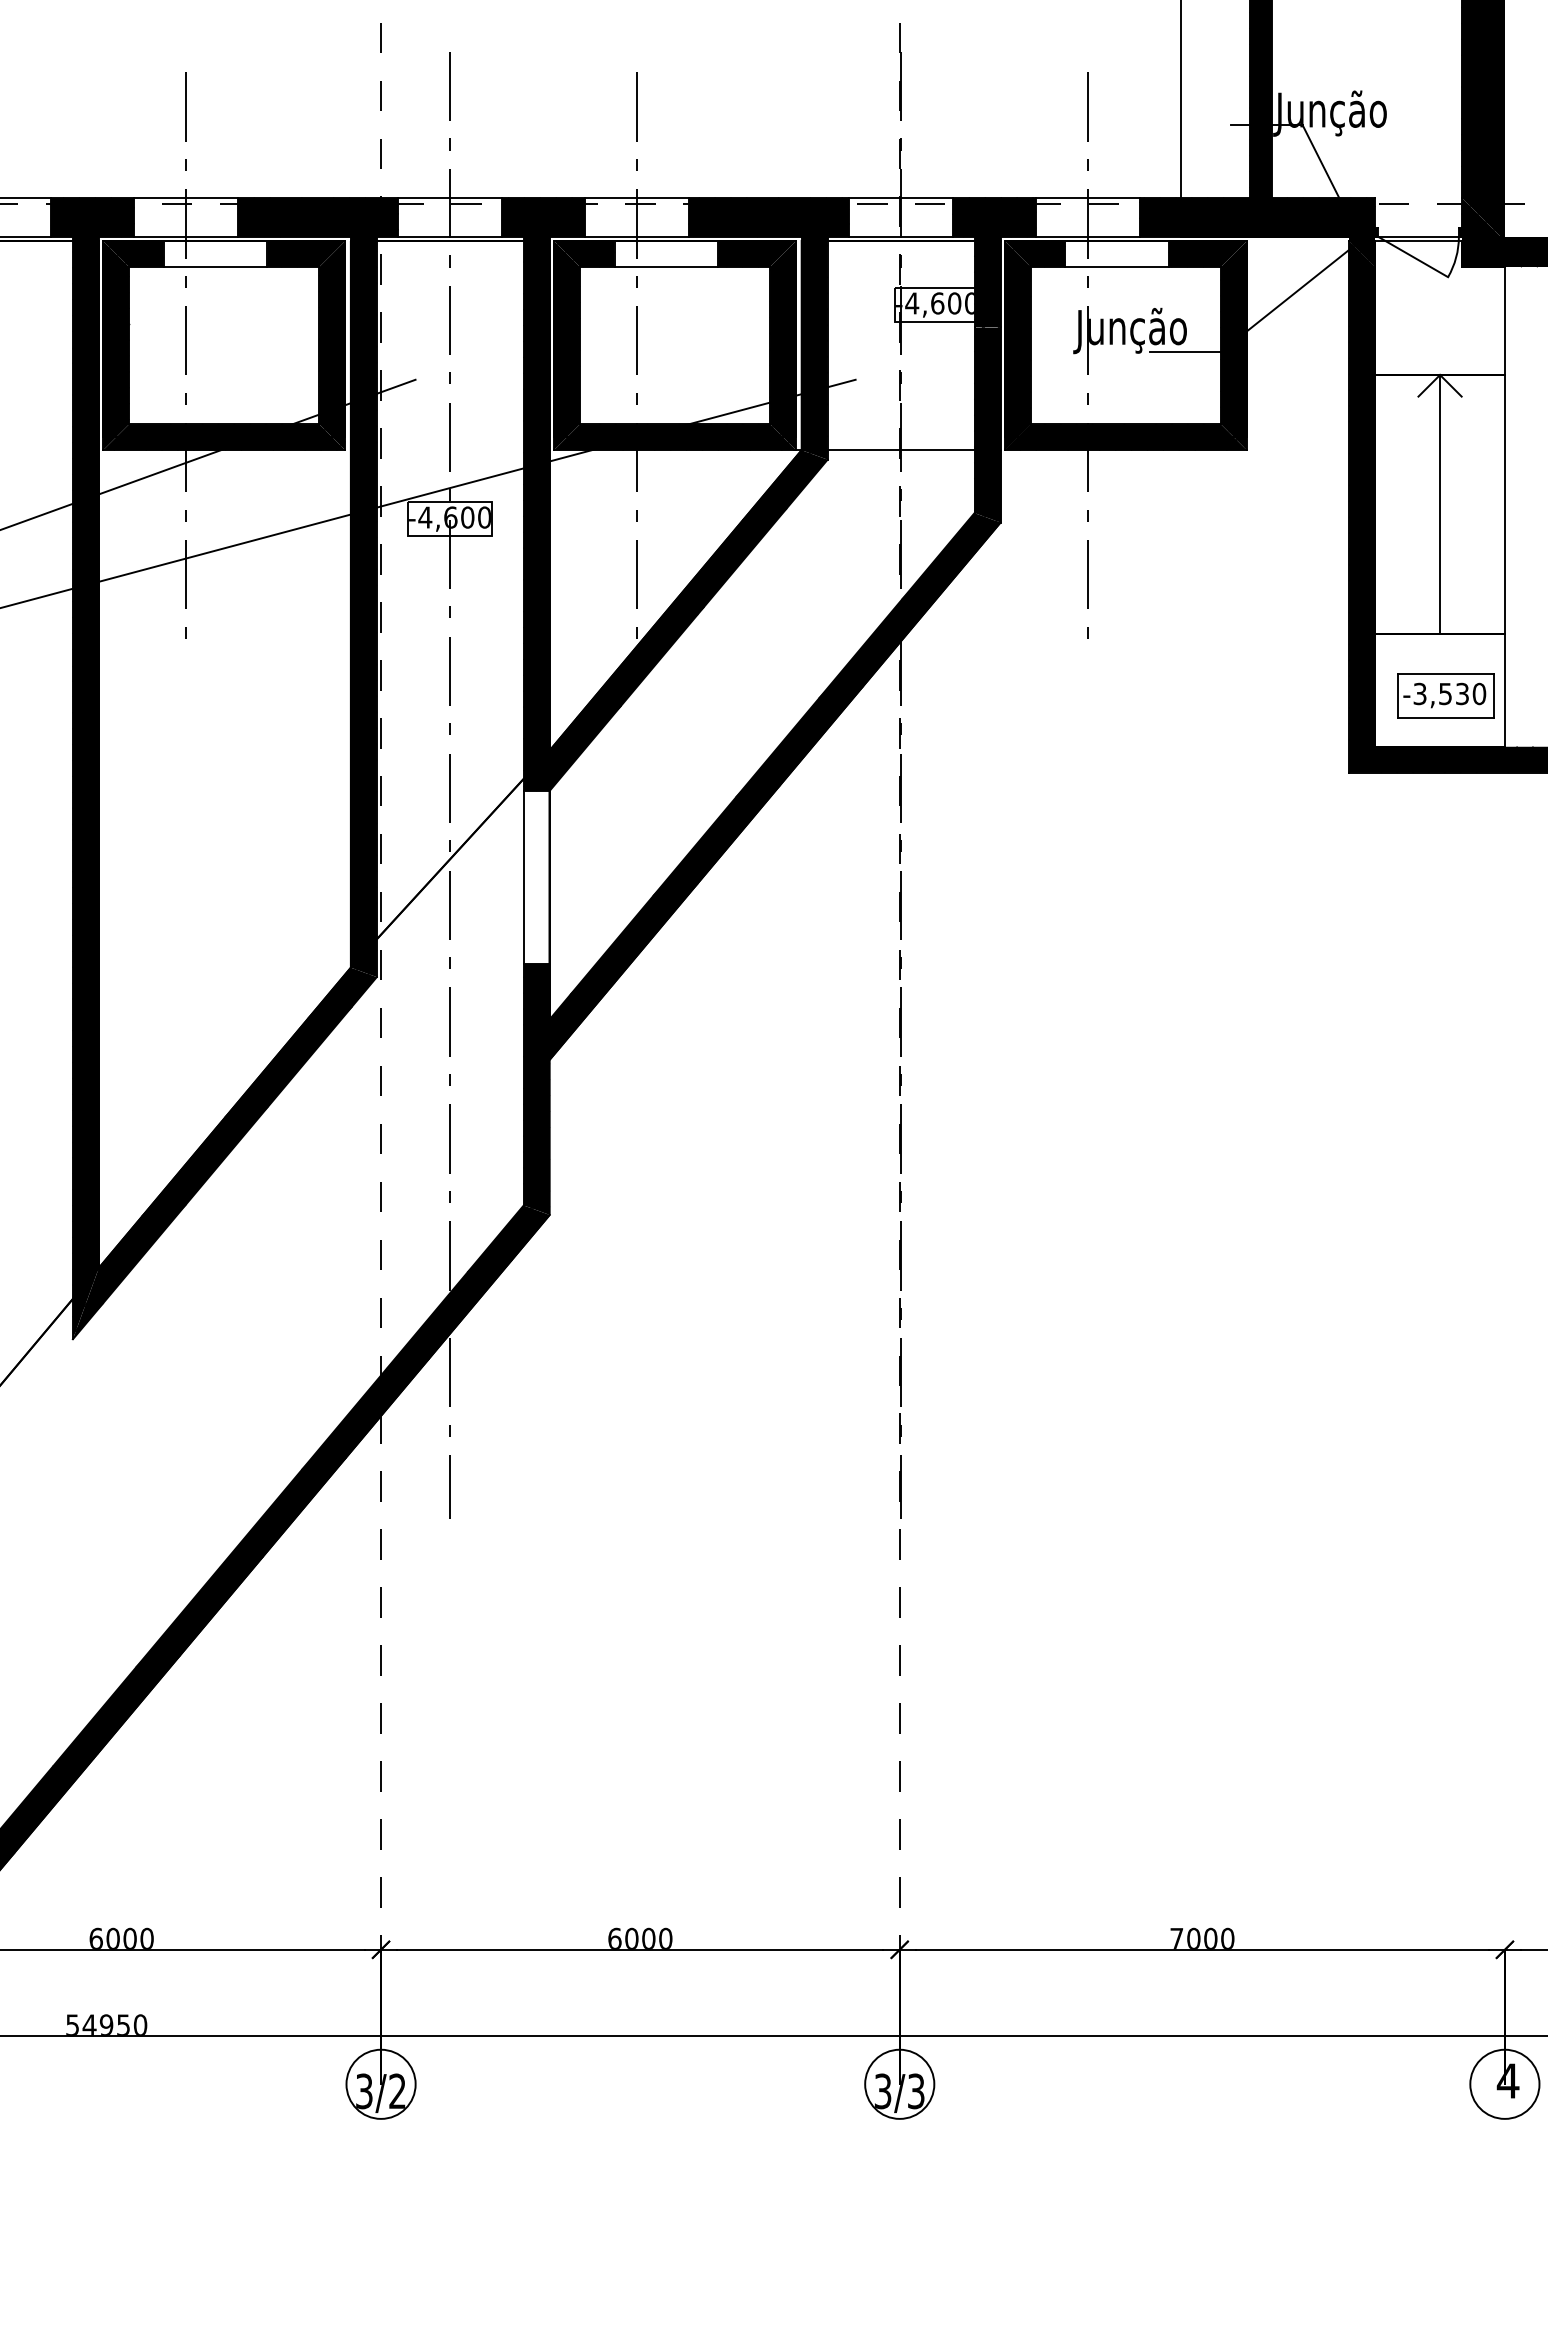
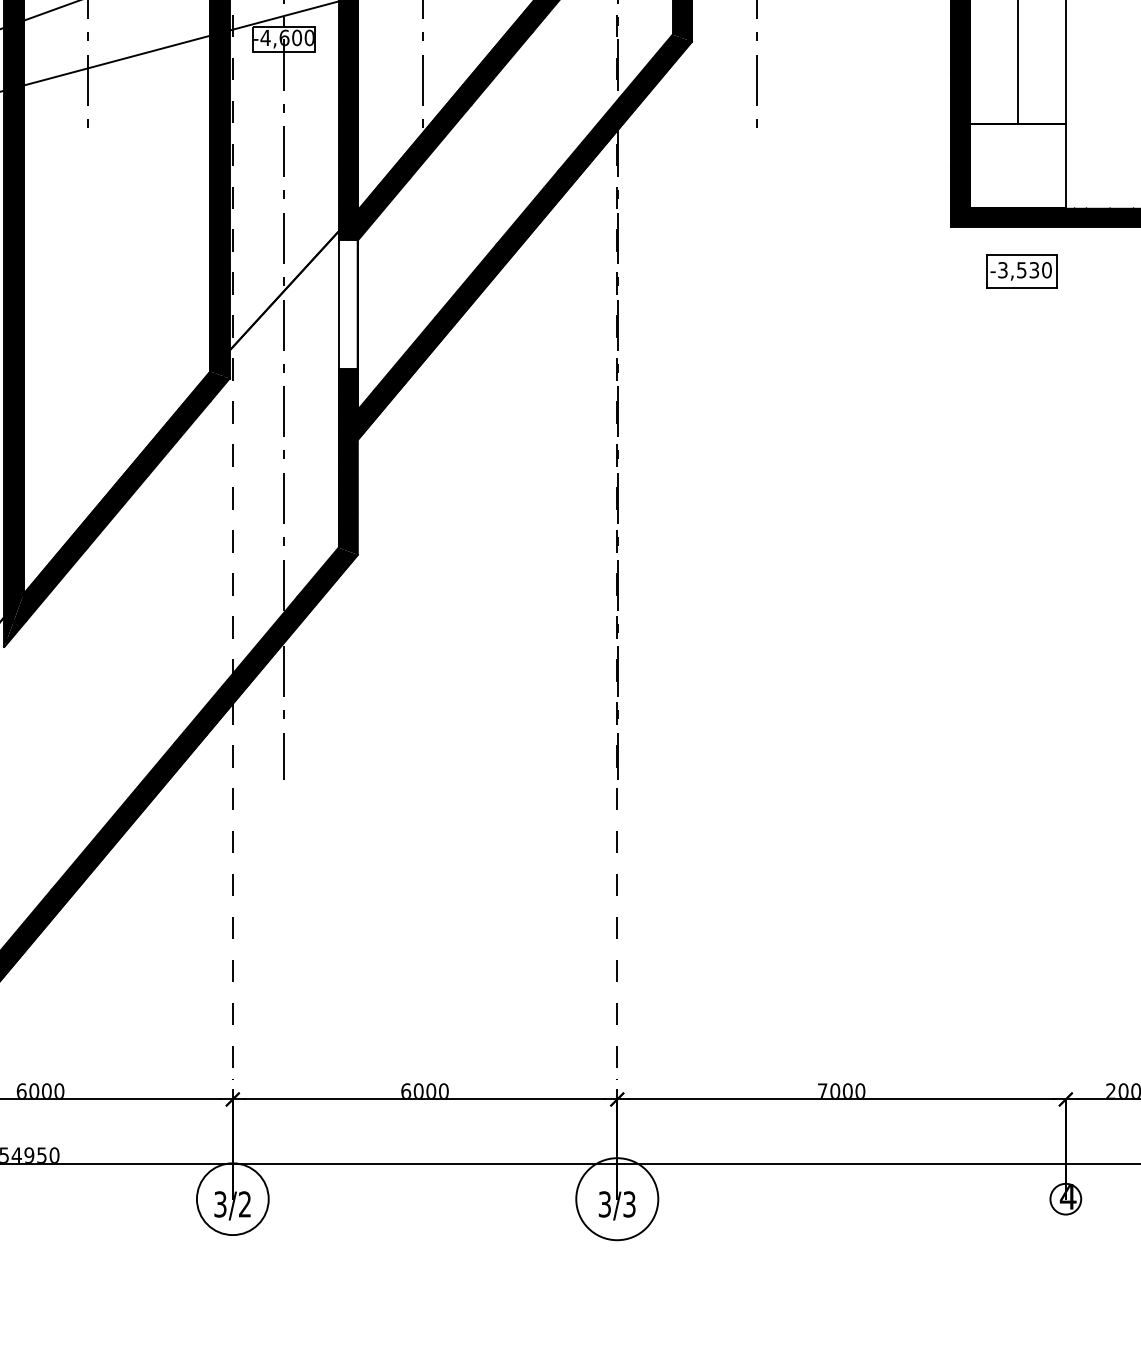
part: (1445, 695) -> (1021, 271), moved
circle: (380, 2083) -> (232, 1198), size x1.4
circle: (899, 2083) -> (617, 1198), size x1.6
circle: (1504, 2083) -> (1065, 1198), size x0.6

